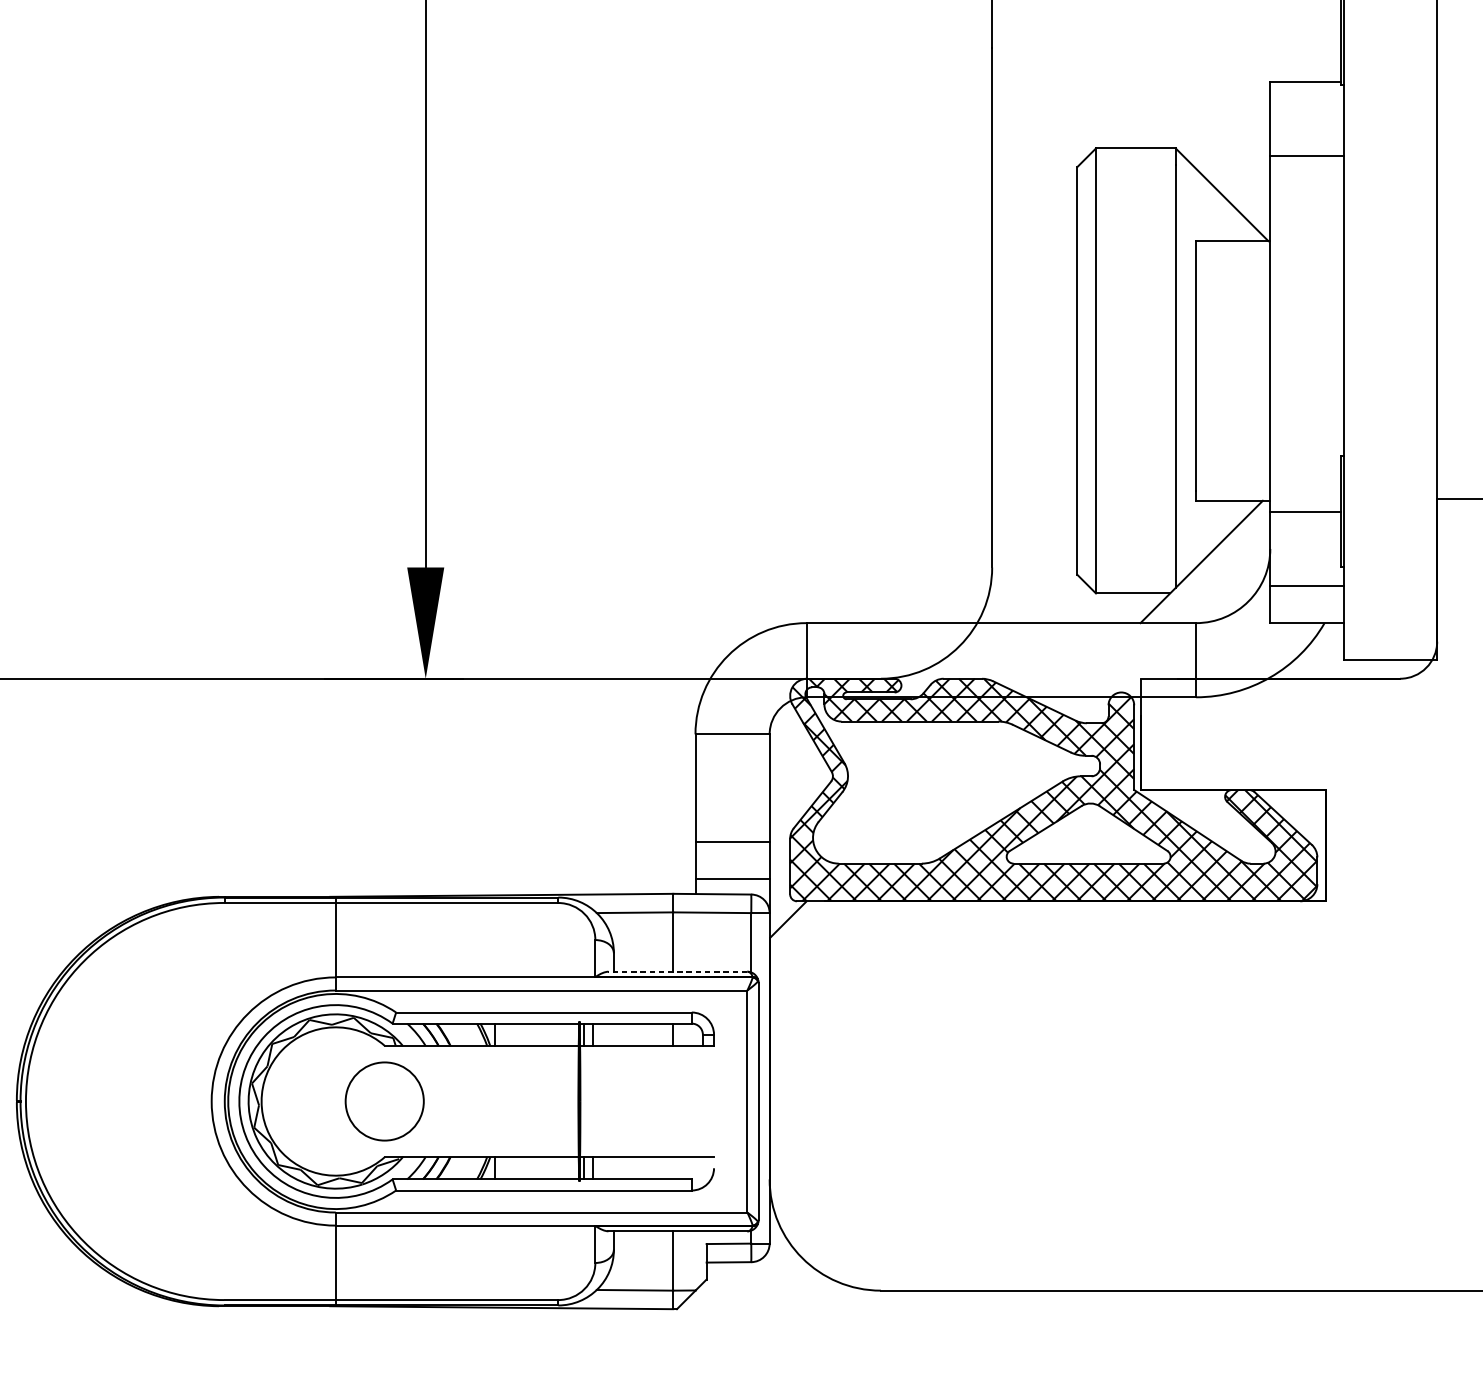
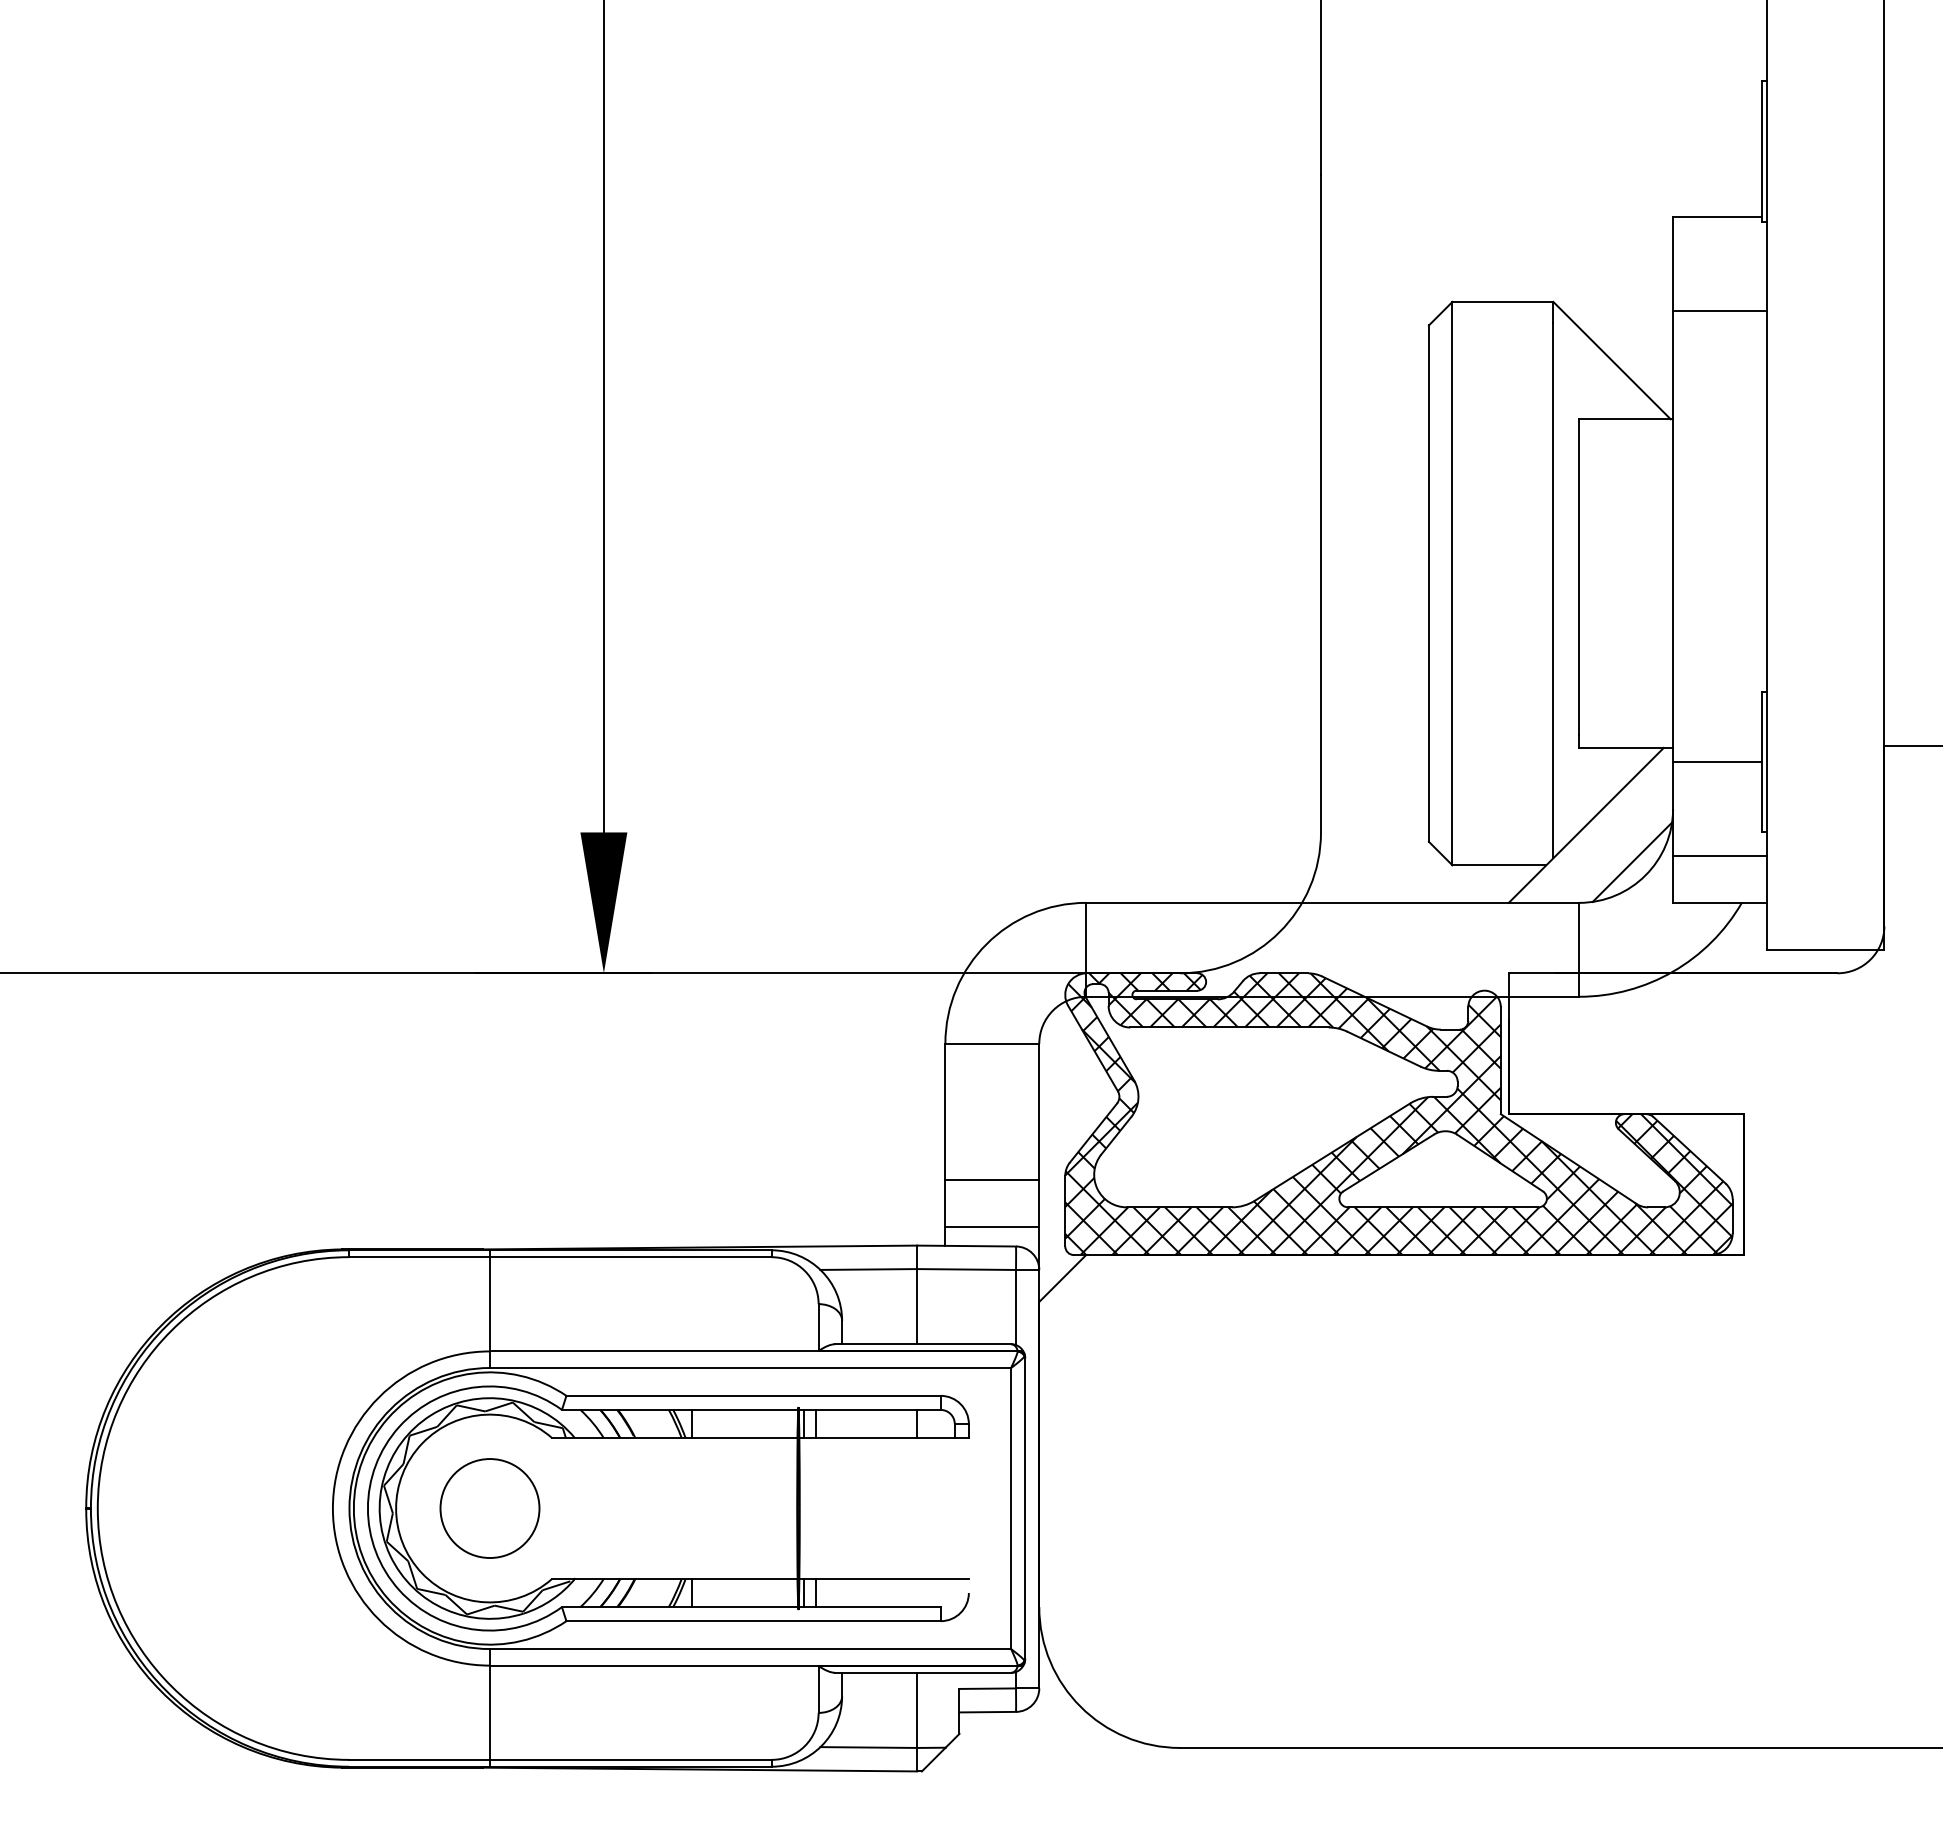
line: (1238, 590) -> (1632, 861), added
line: (678, 971) -> (923, 1344), dashed -> solid
circle: (384, 1101) -> (489, 1508), moved

